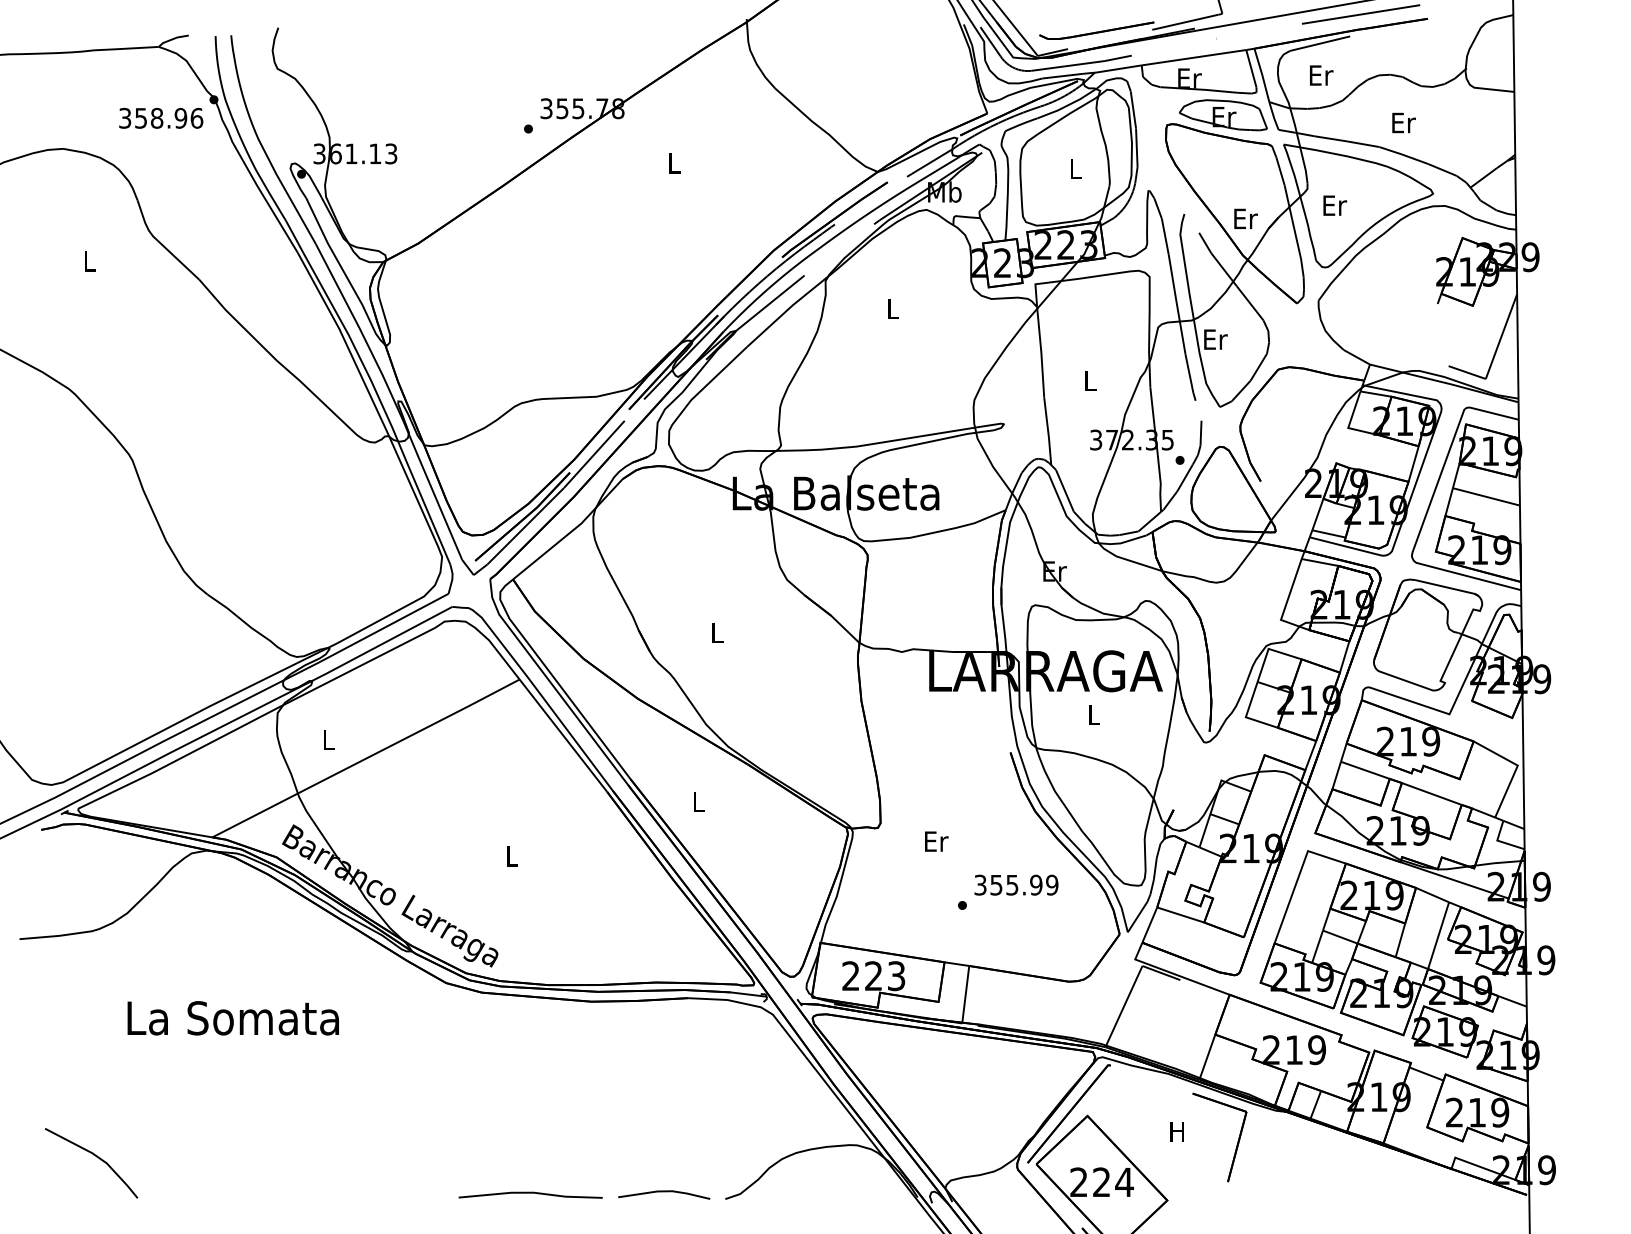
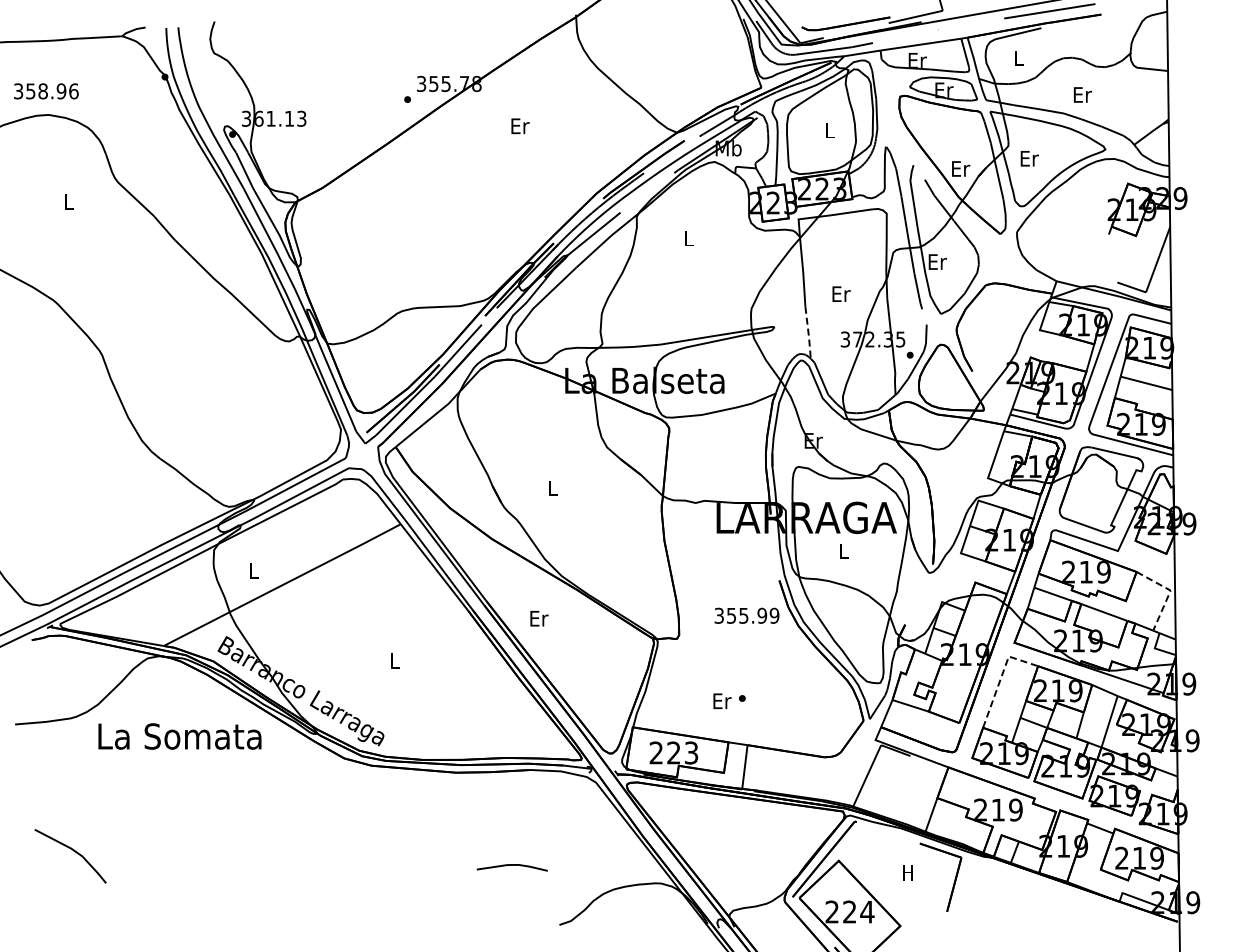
text: (1321, 75) -> (1019, 58), Er -> L
text: (161, 118) -> (46, 91), moved
text: (674, 163) -> (520, 126), L -> Er
text: (1091, 380) -> (841, 293), L -> Er
line: (1048, 432) -> (808, 333), solid -> dashed
line: (1516, 768) -> (1169, 592), solid -> dashed
text: (699, 801) -> (539, 618), L -> Er
text: (936, 840) -> (722, 700), moved
line: (1298, 878) -> (1001, 677), solid -> dashed
text: (1015, 884) -> (746, 615), moved
text: (232, 1018) -> (179, 736), moved
line: (95, 1156) -> (73, 851), moved
line: (663, 1191) -> (511, 865), moved
line: (529, 1193) -> (408, 920), removed

